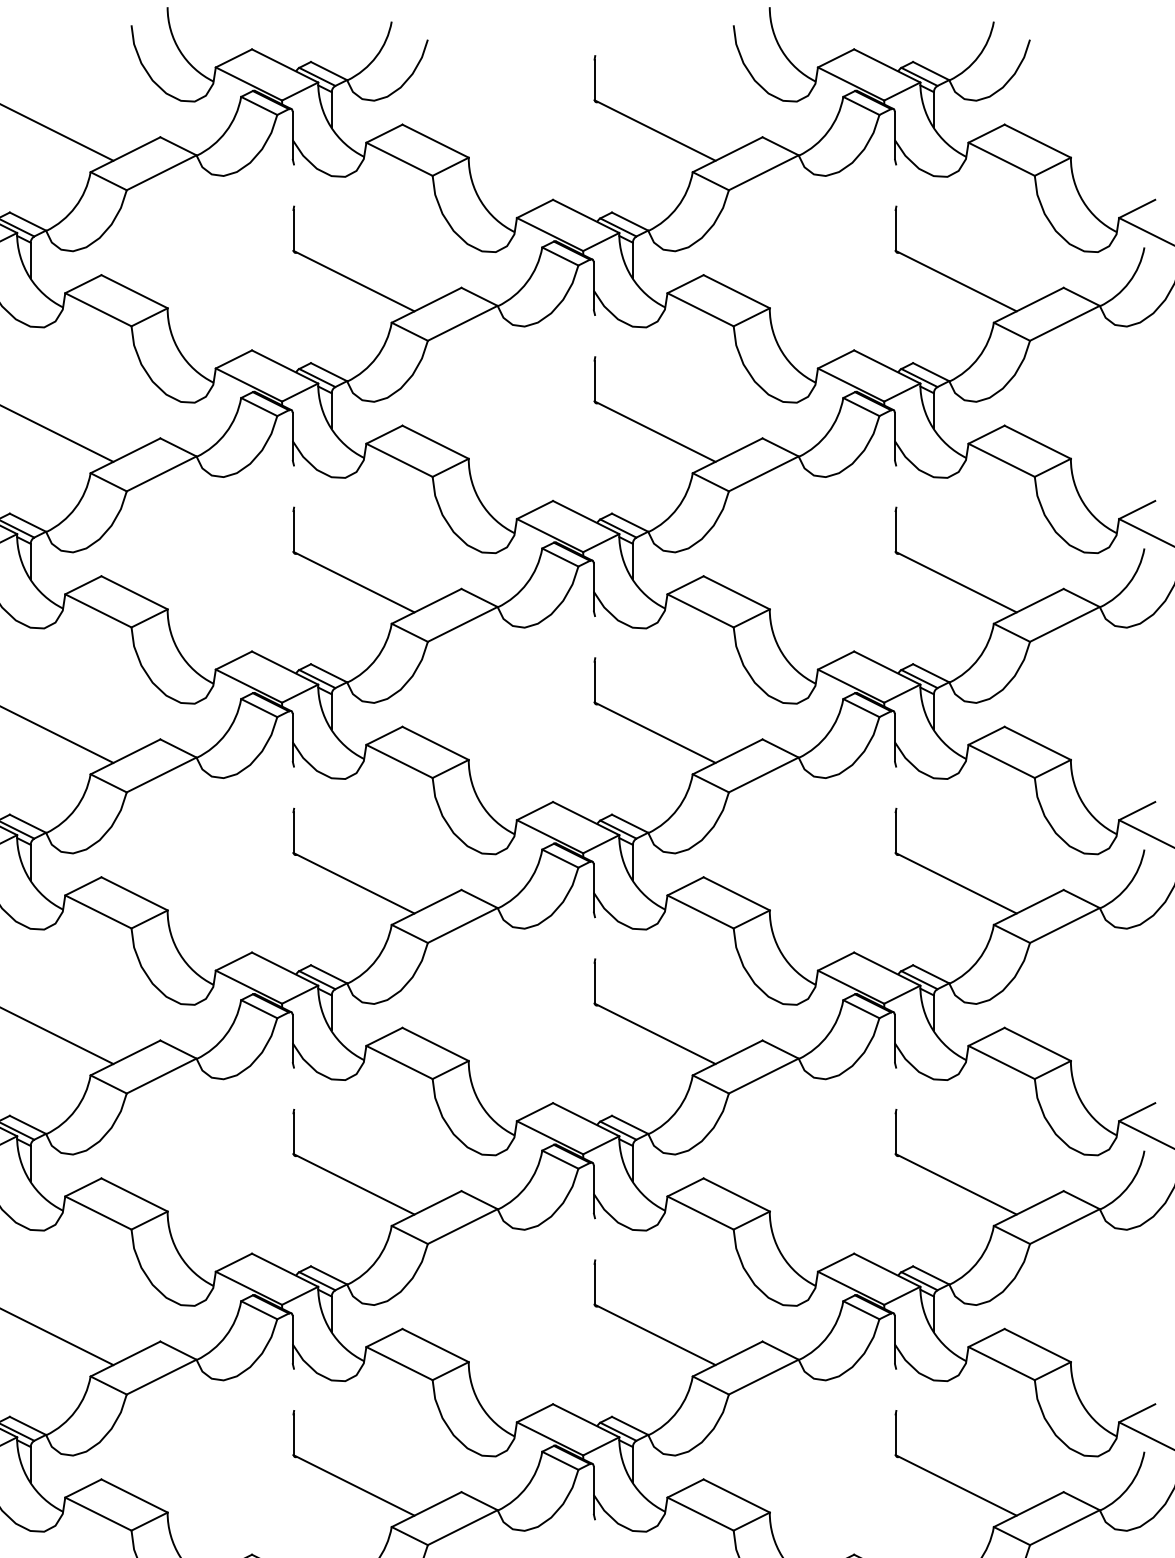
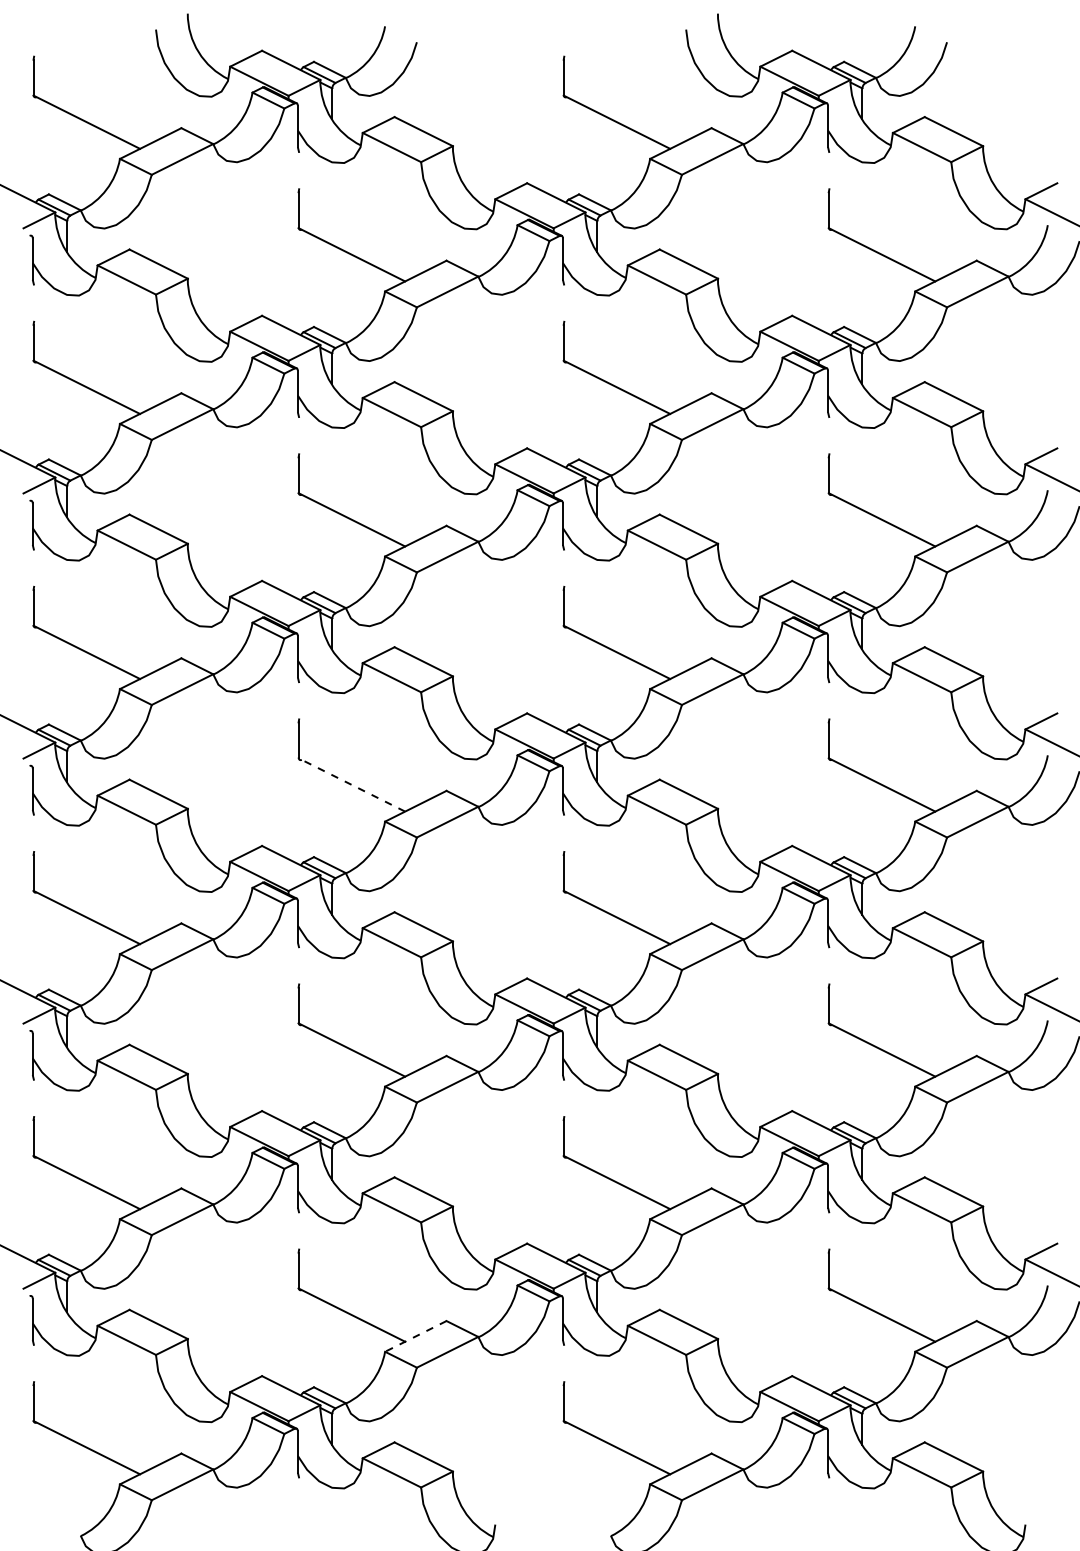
line: (353, 882) -> (351, 784), solid -> dashed
line: (426, 1509) -> (415, 1336), solid -> dashed

